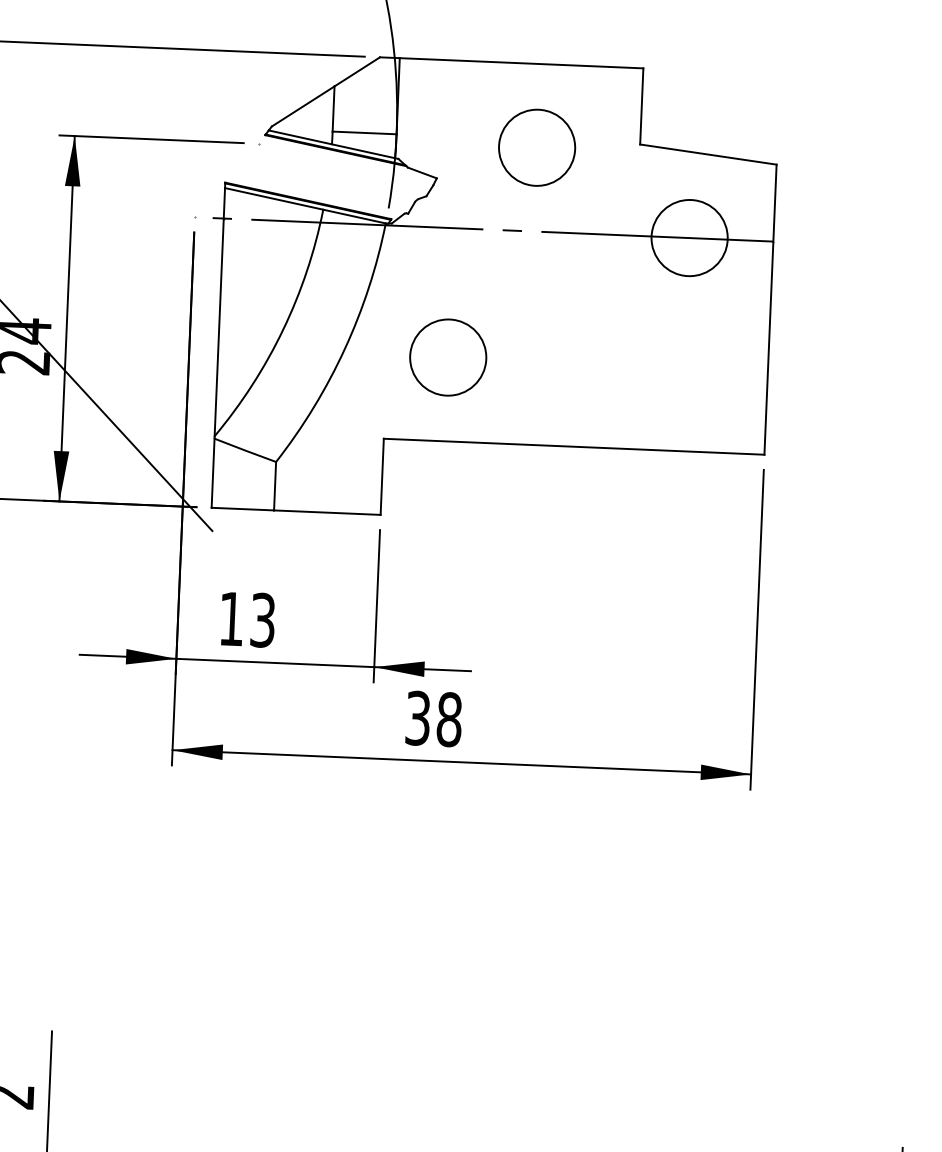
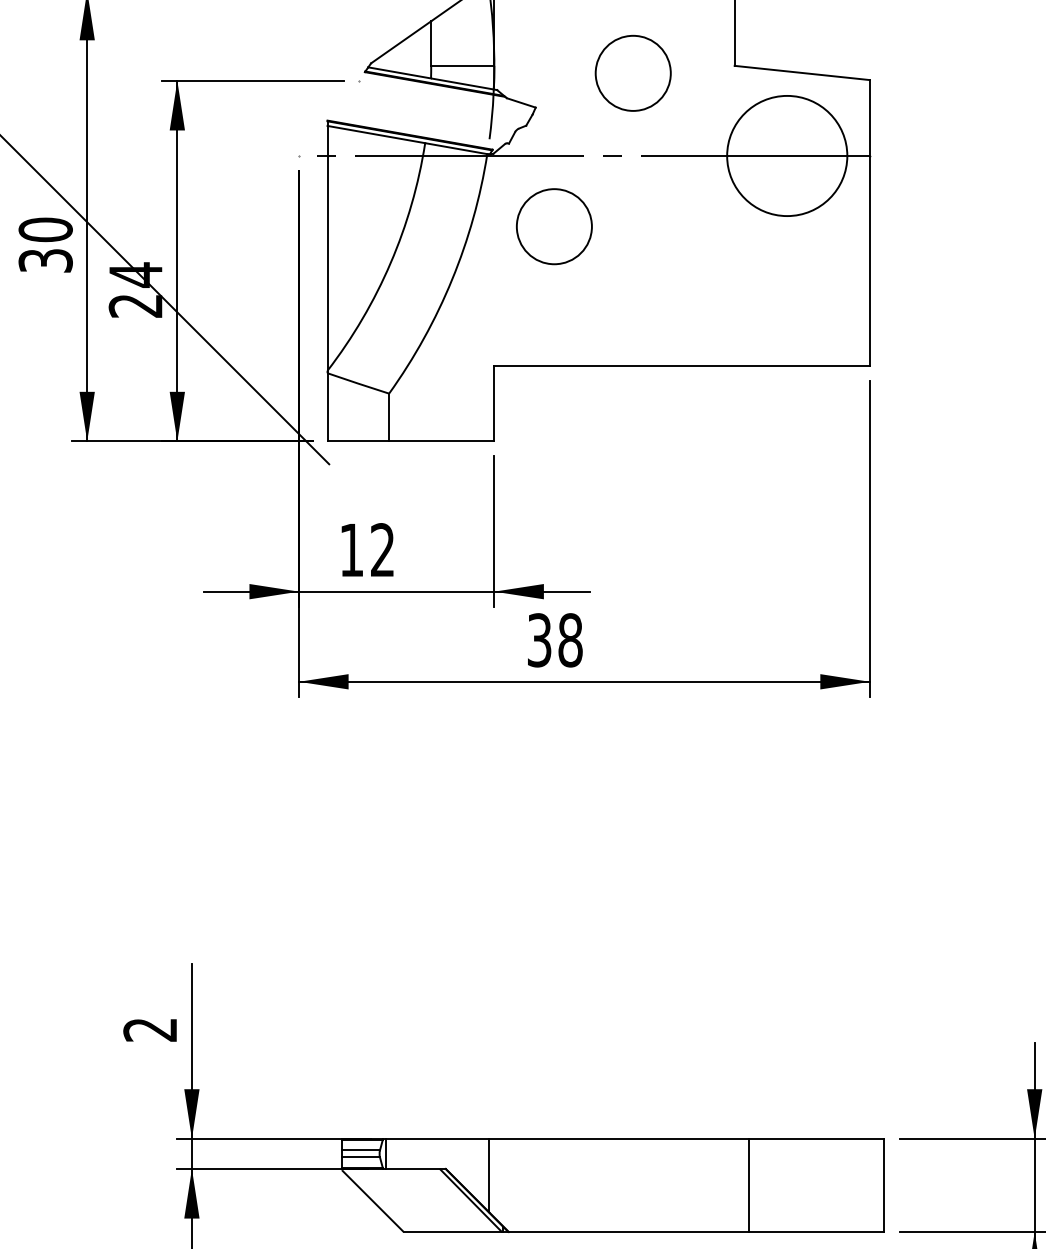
circle: (688, 237) -> (786, 155), size x1.6
circle: (448, 357) -> (554, 226), moved
text: (262, 620) -> (382, 550), 13 -> 12

